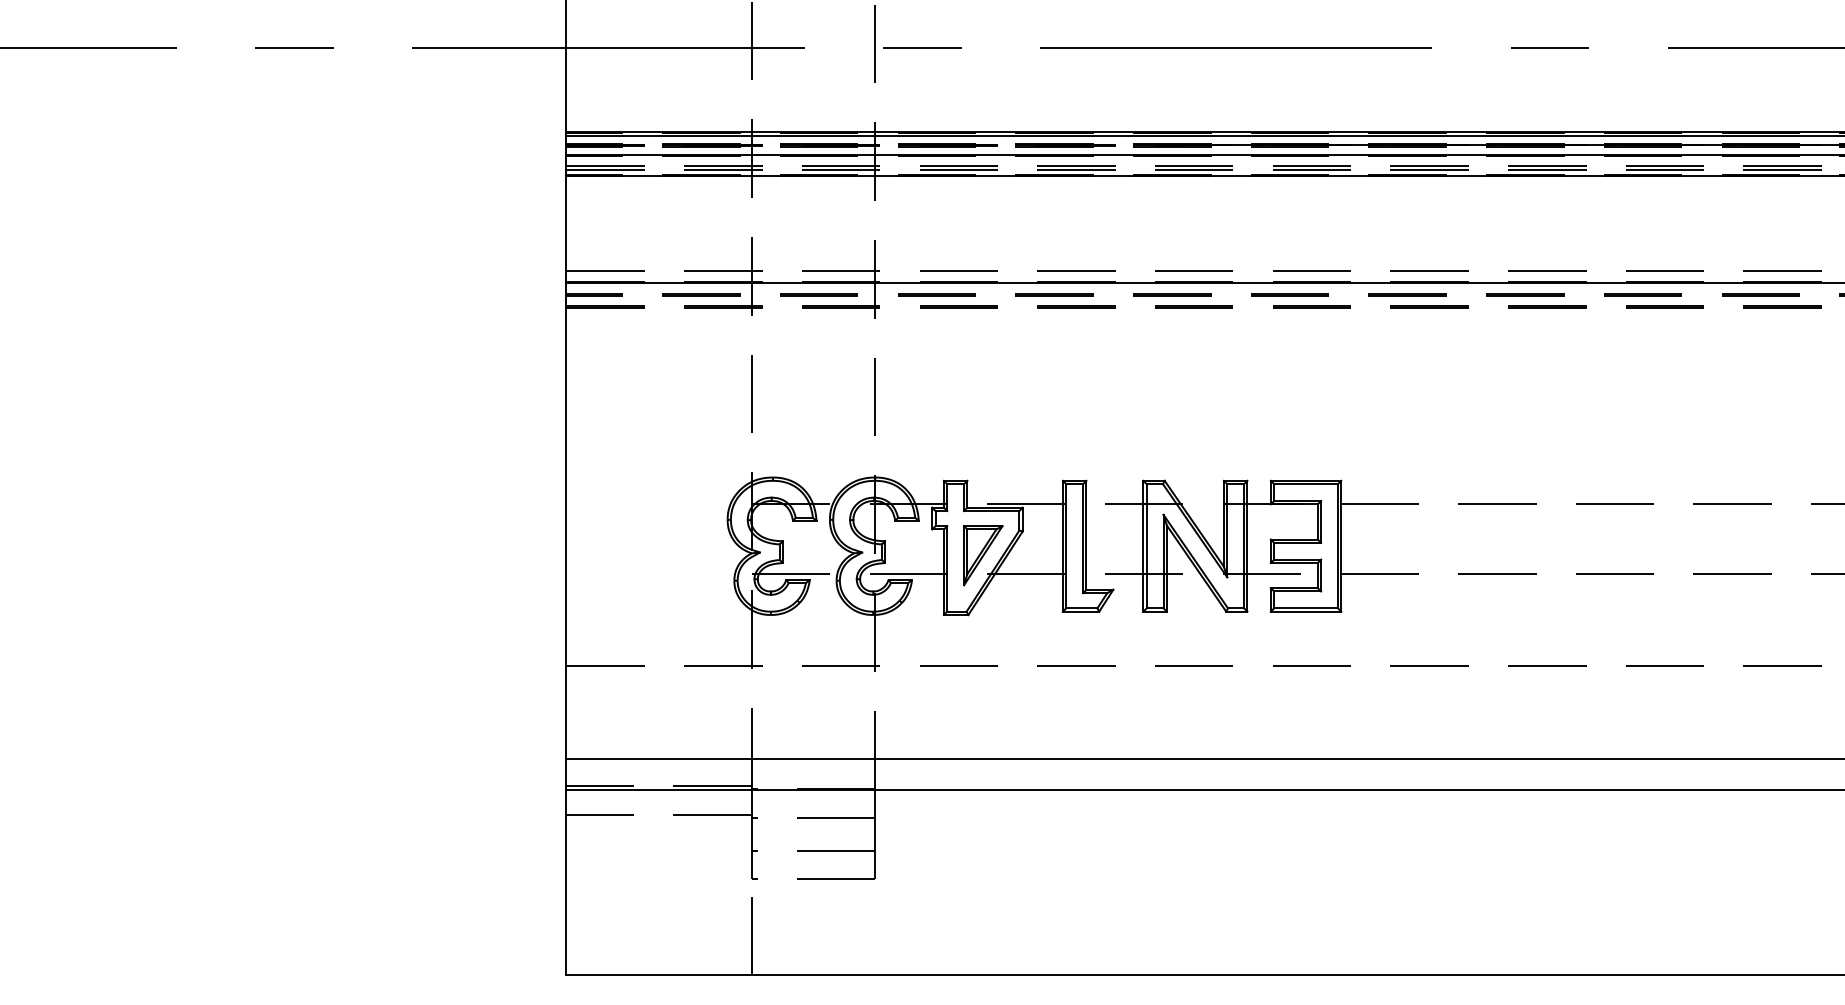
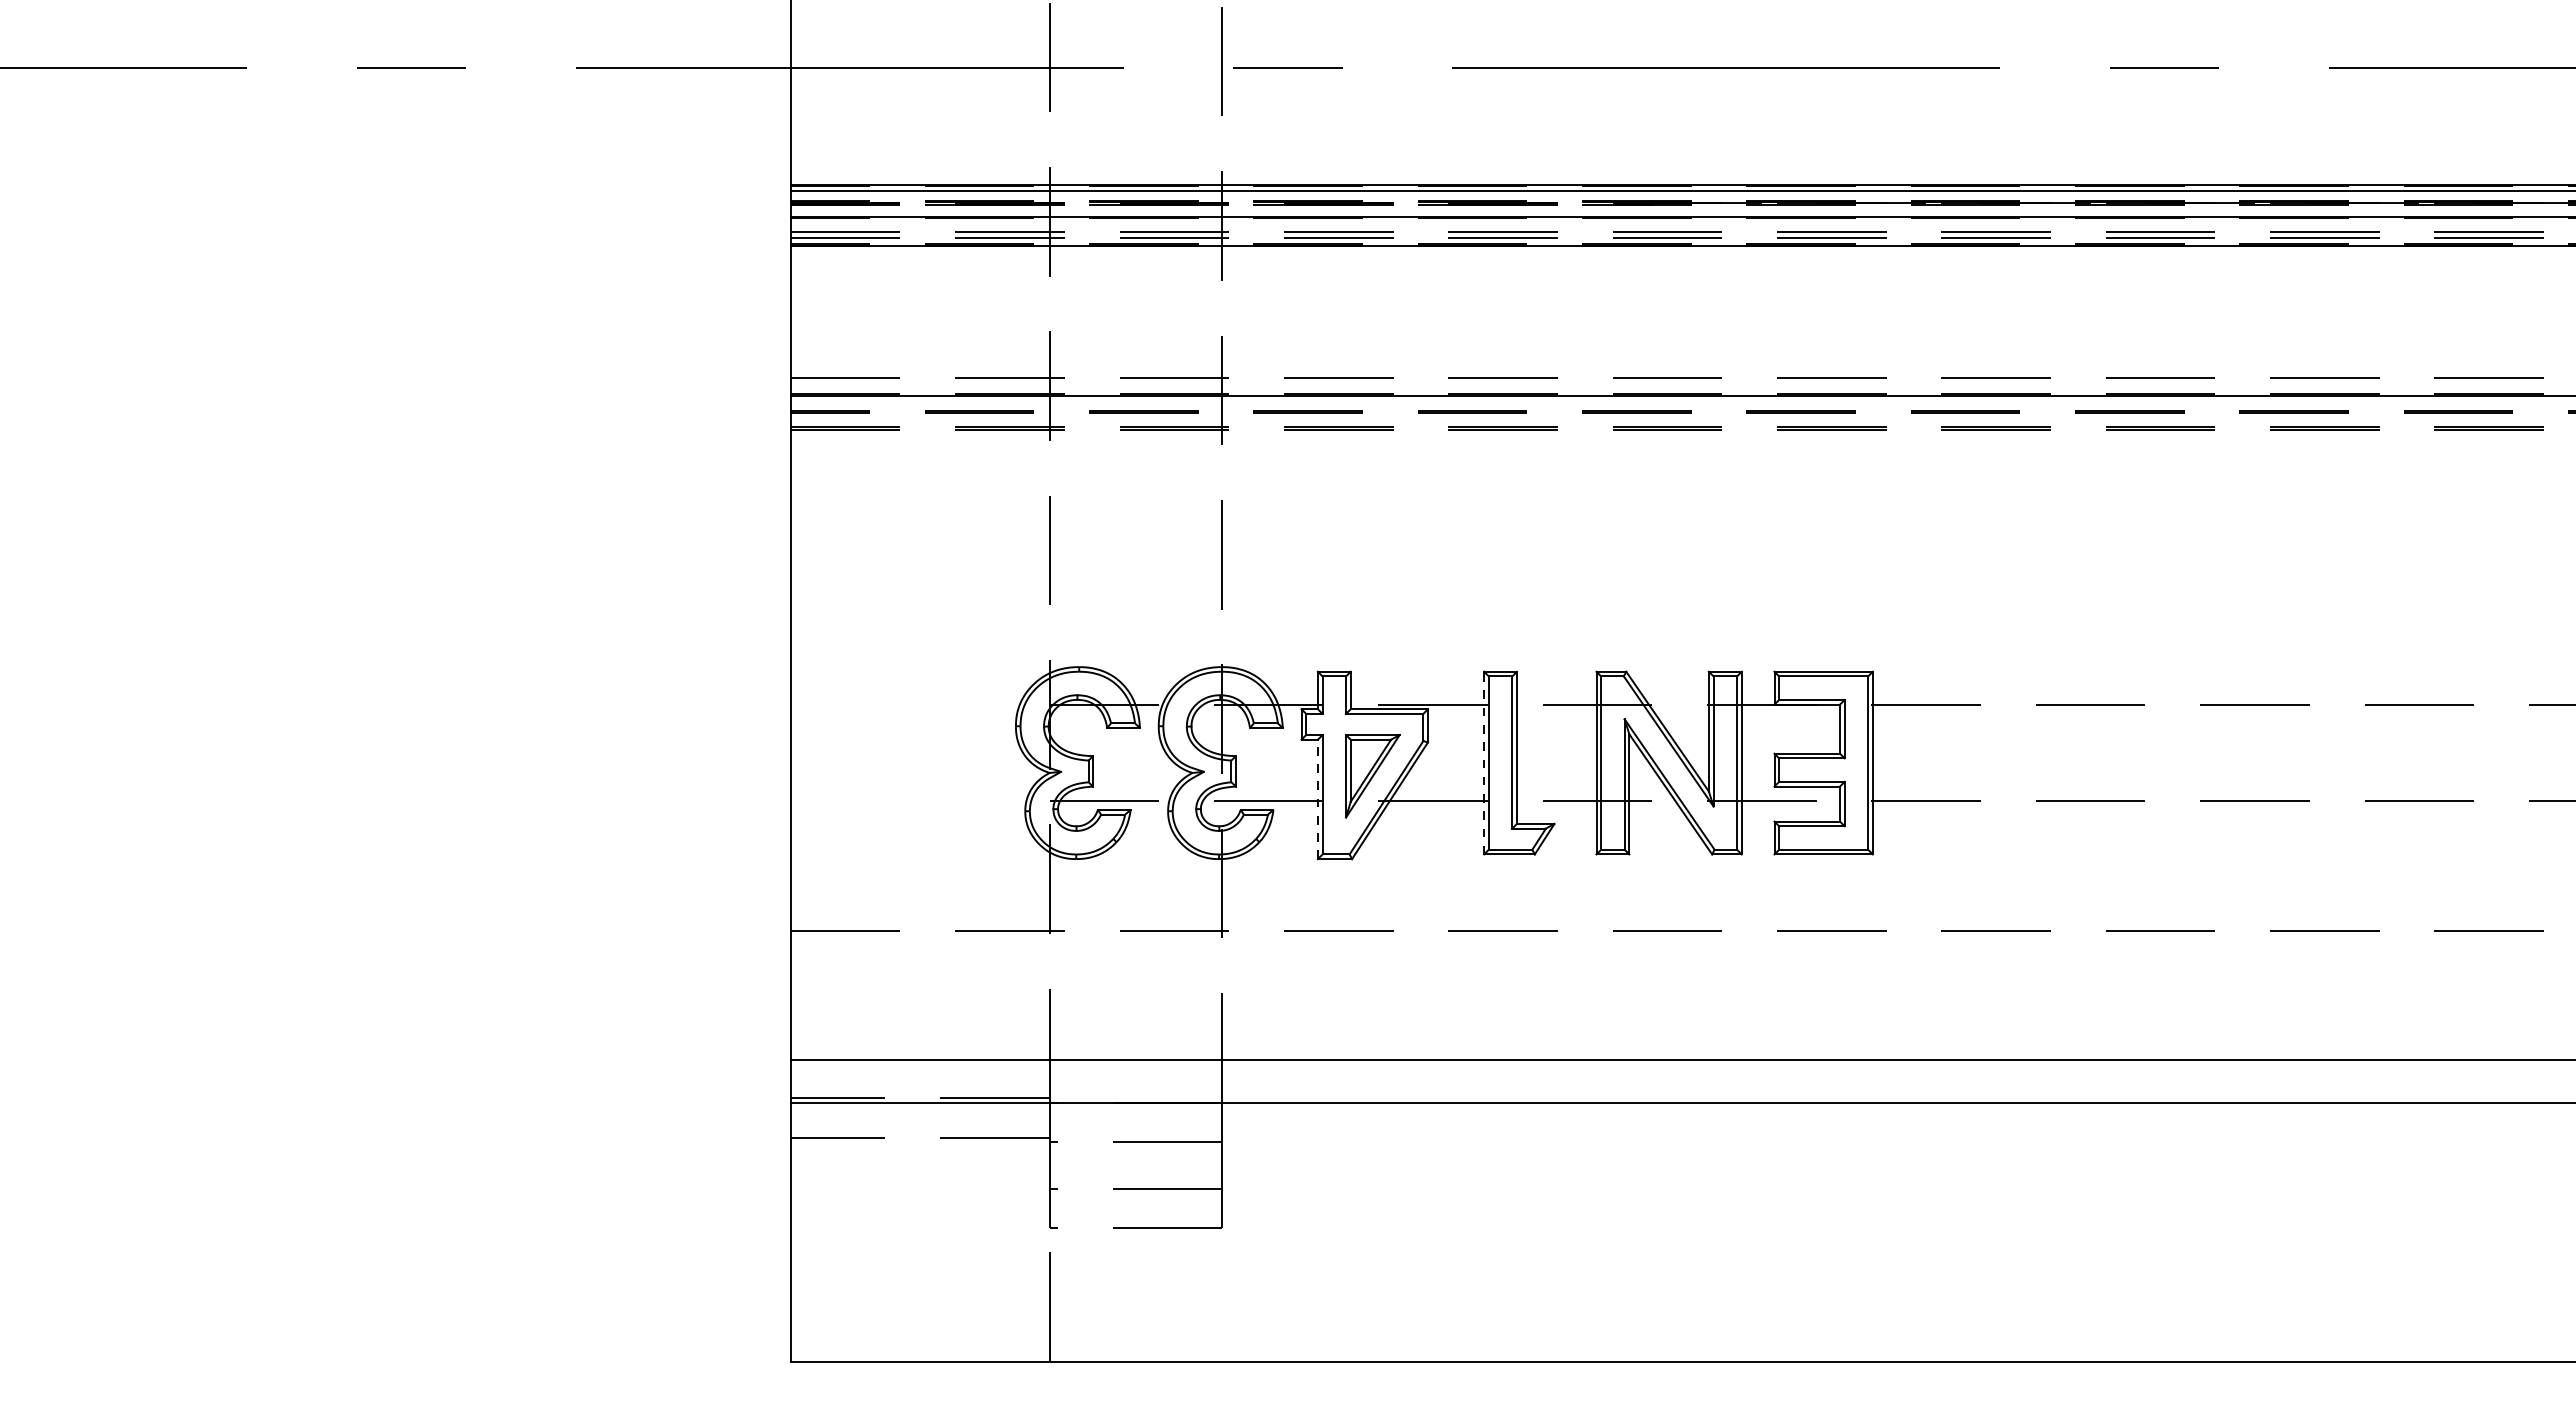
line: (1063, 545) -> (1484, 762), solid -> dashed
line: (943, 572) -> (1317, 799), solid -> dashed

